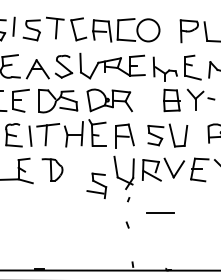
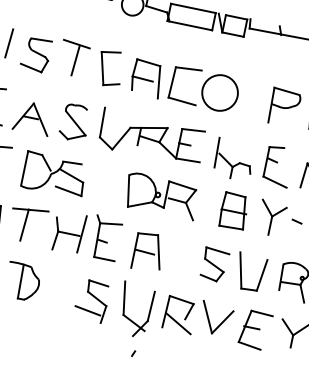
part: (109, 100) -> (160, 196), moved
part: (167, 135) -> (233, 268), moved
part: (96, 185) -> (91, 300), moved

